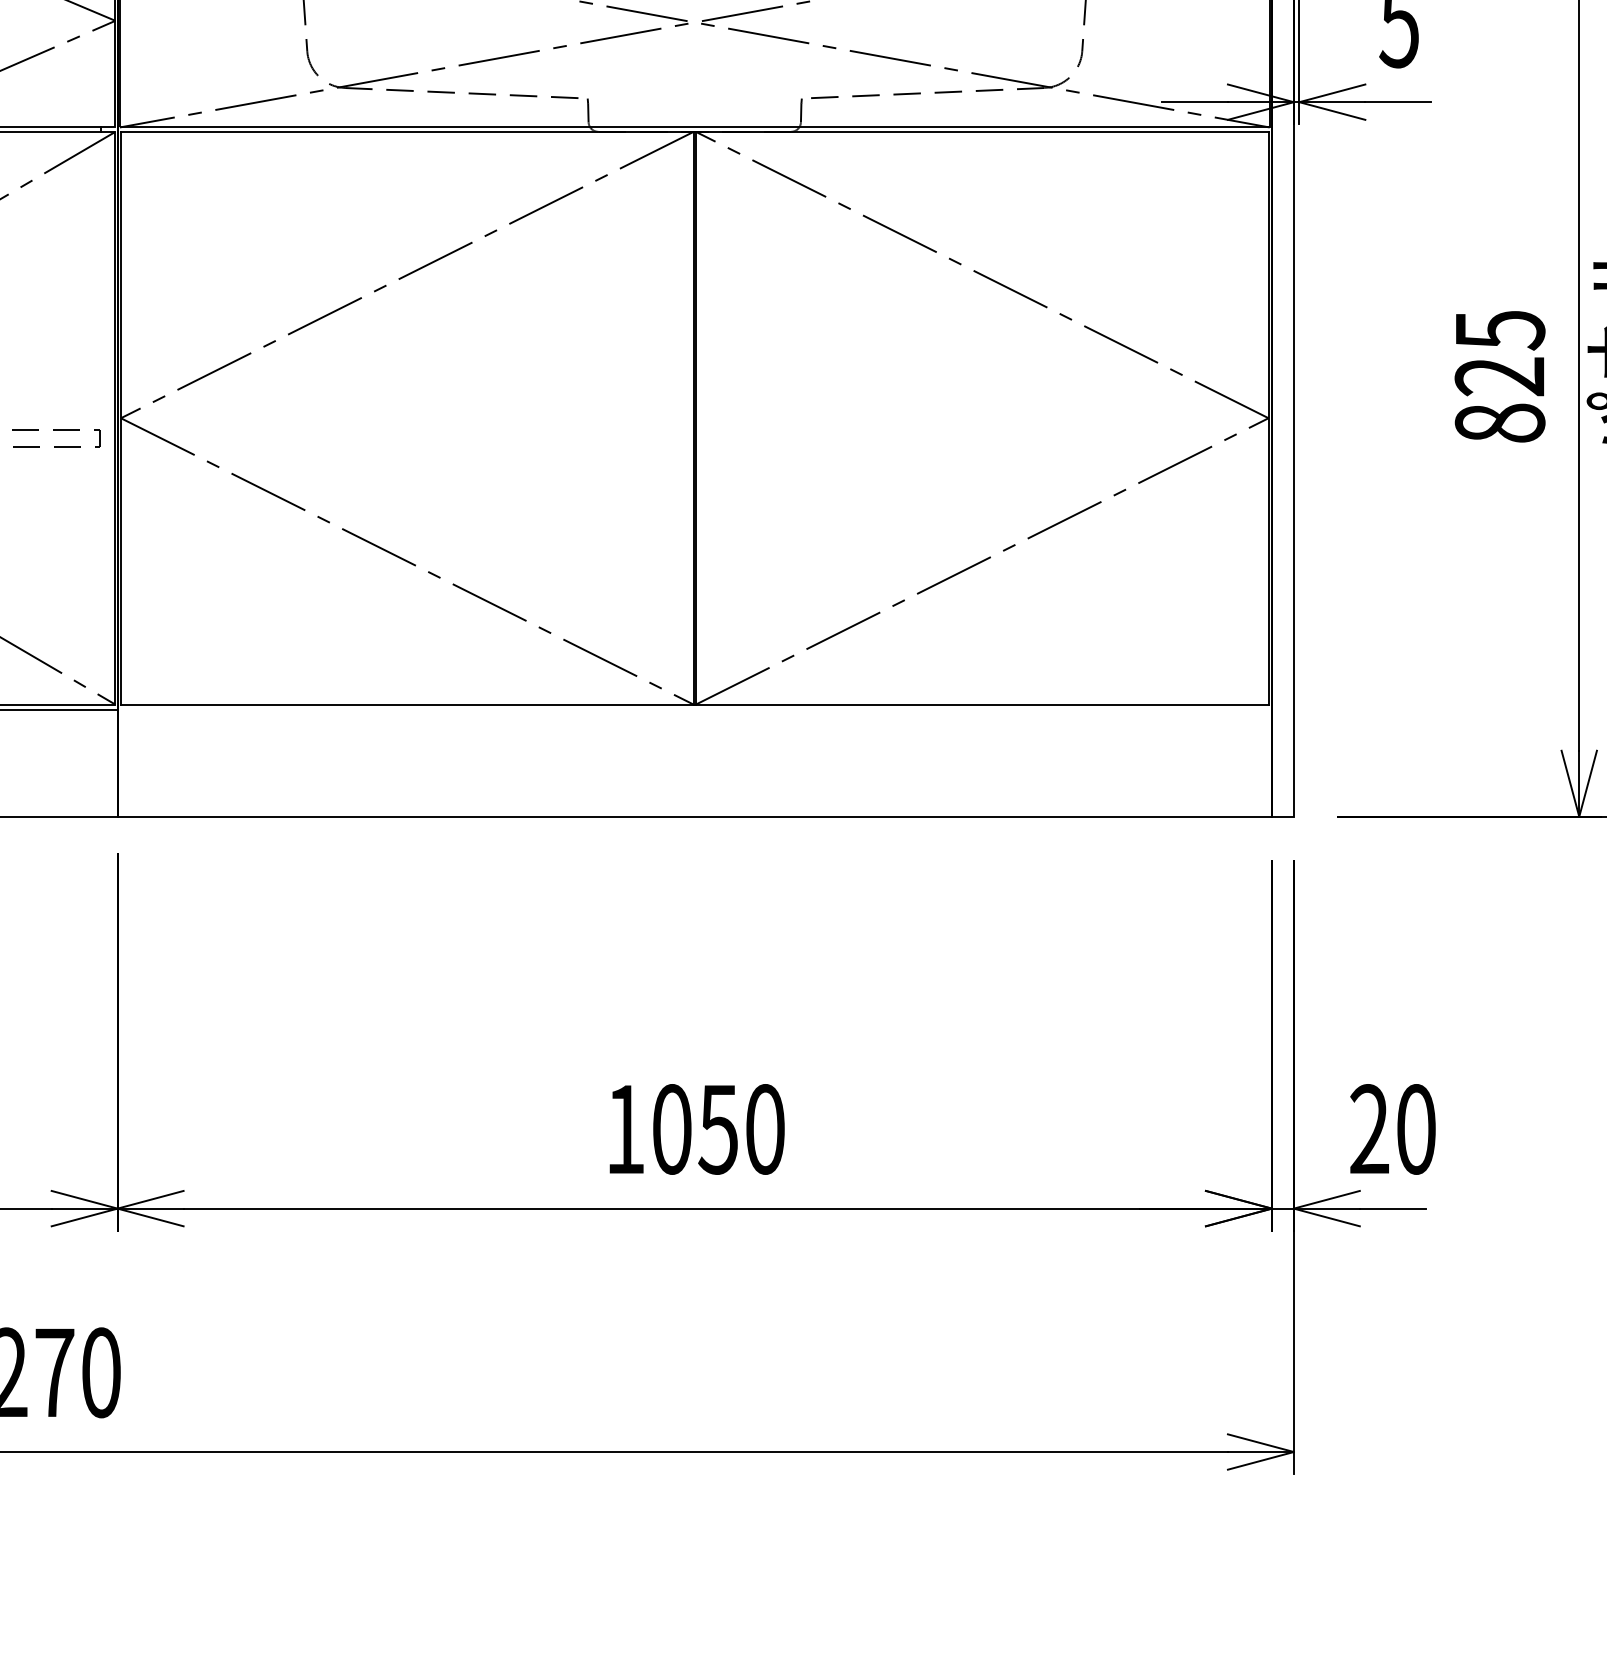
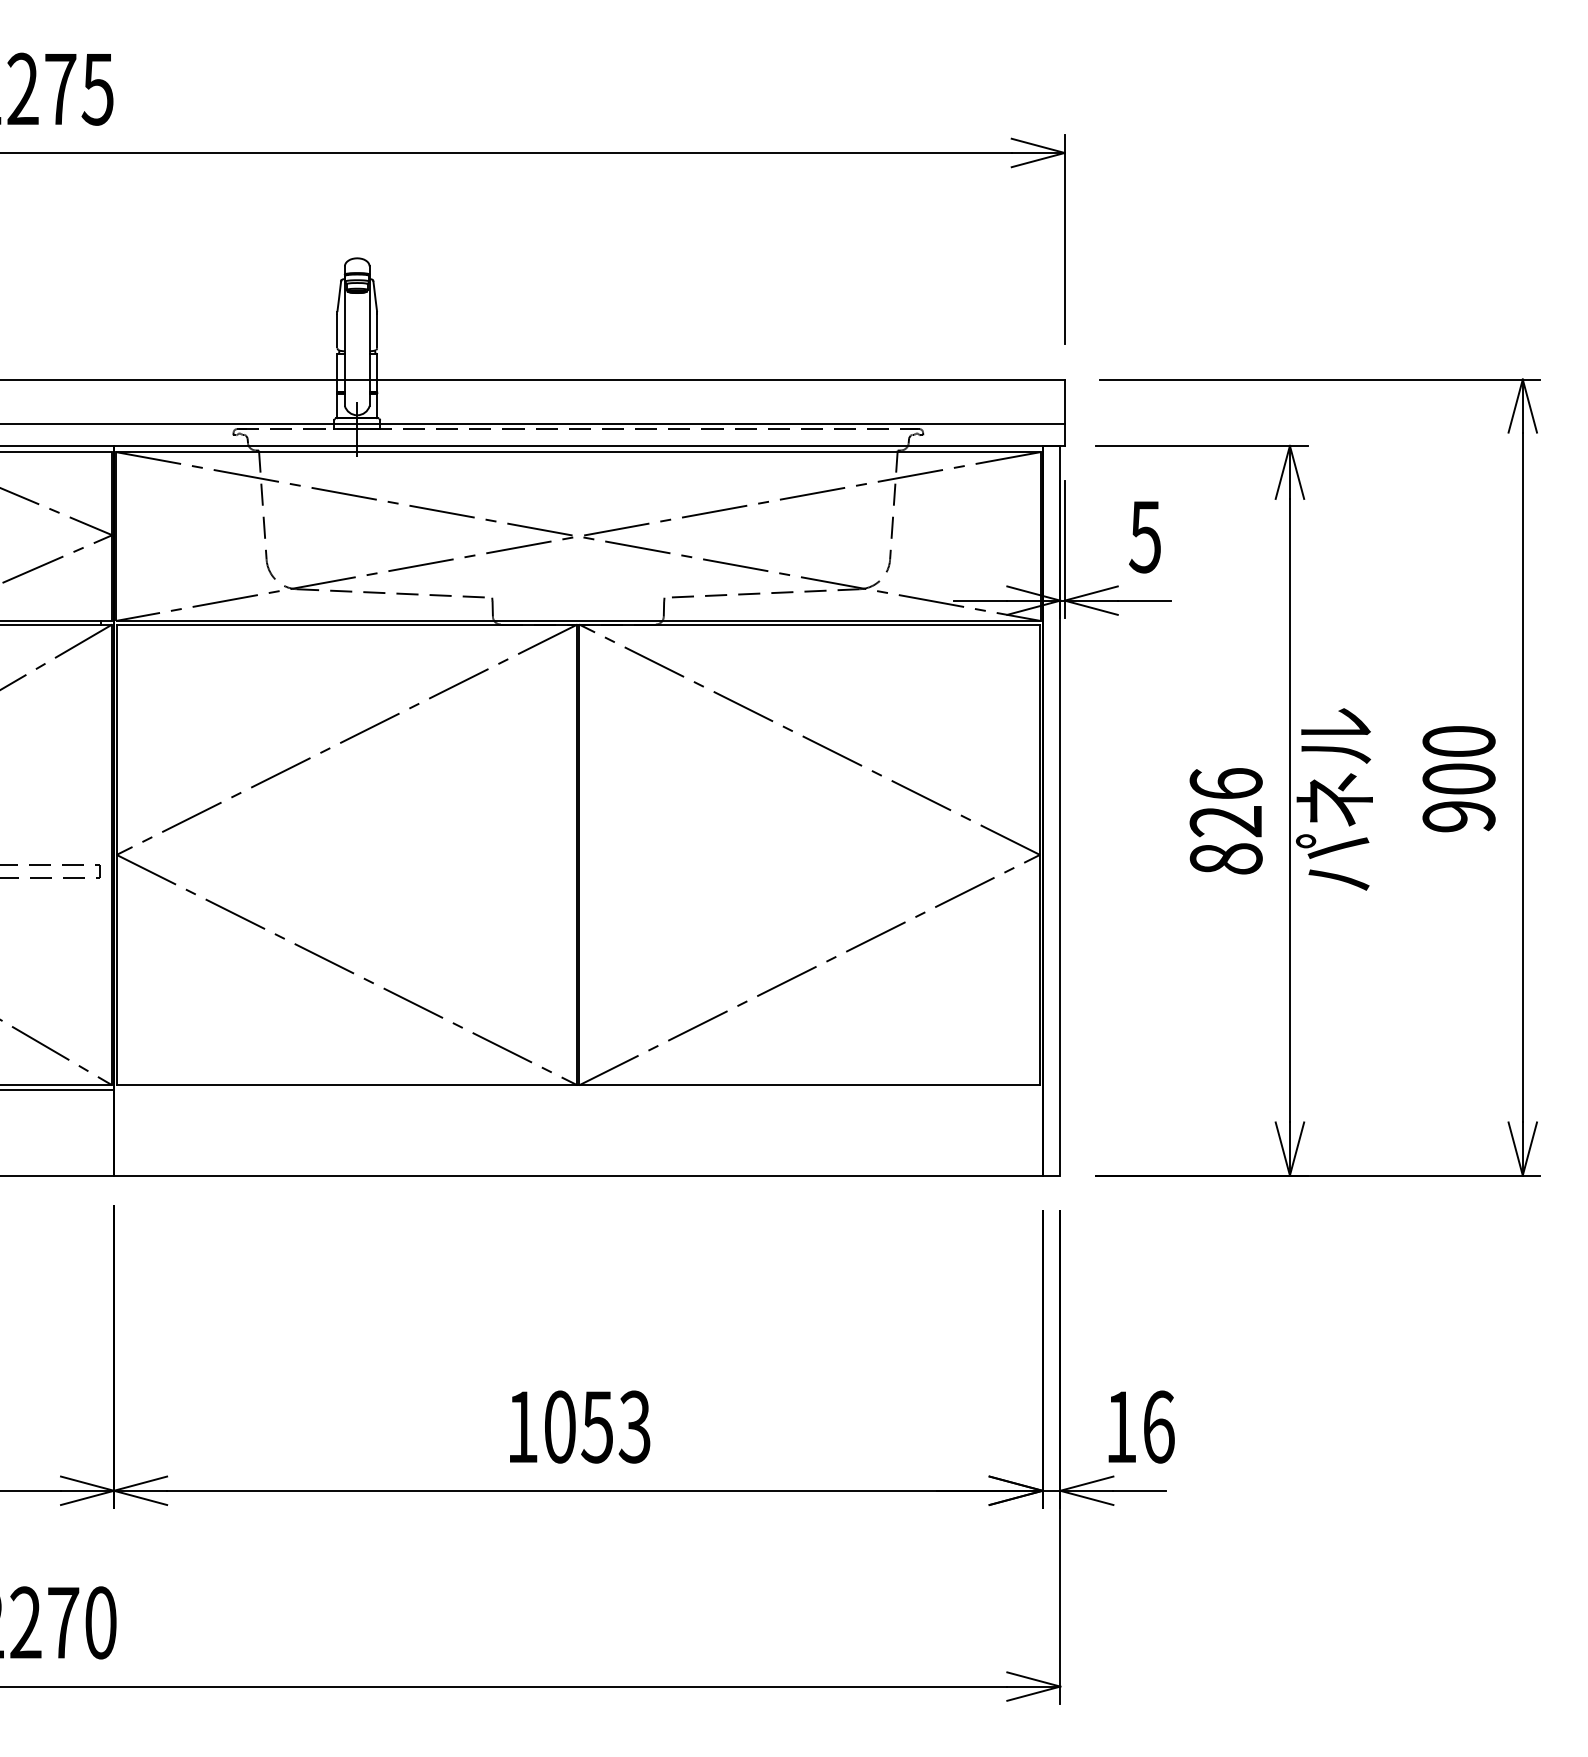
text: (1499, 330) -> (1225, 784), 825 -> 826
text: (764, 1128) -> (634, 1426), 1050 -> 1053
text: (1392, 1128) -> (1139, 1426), 20 -> 16

